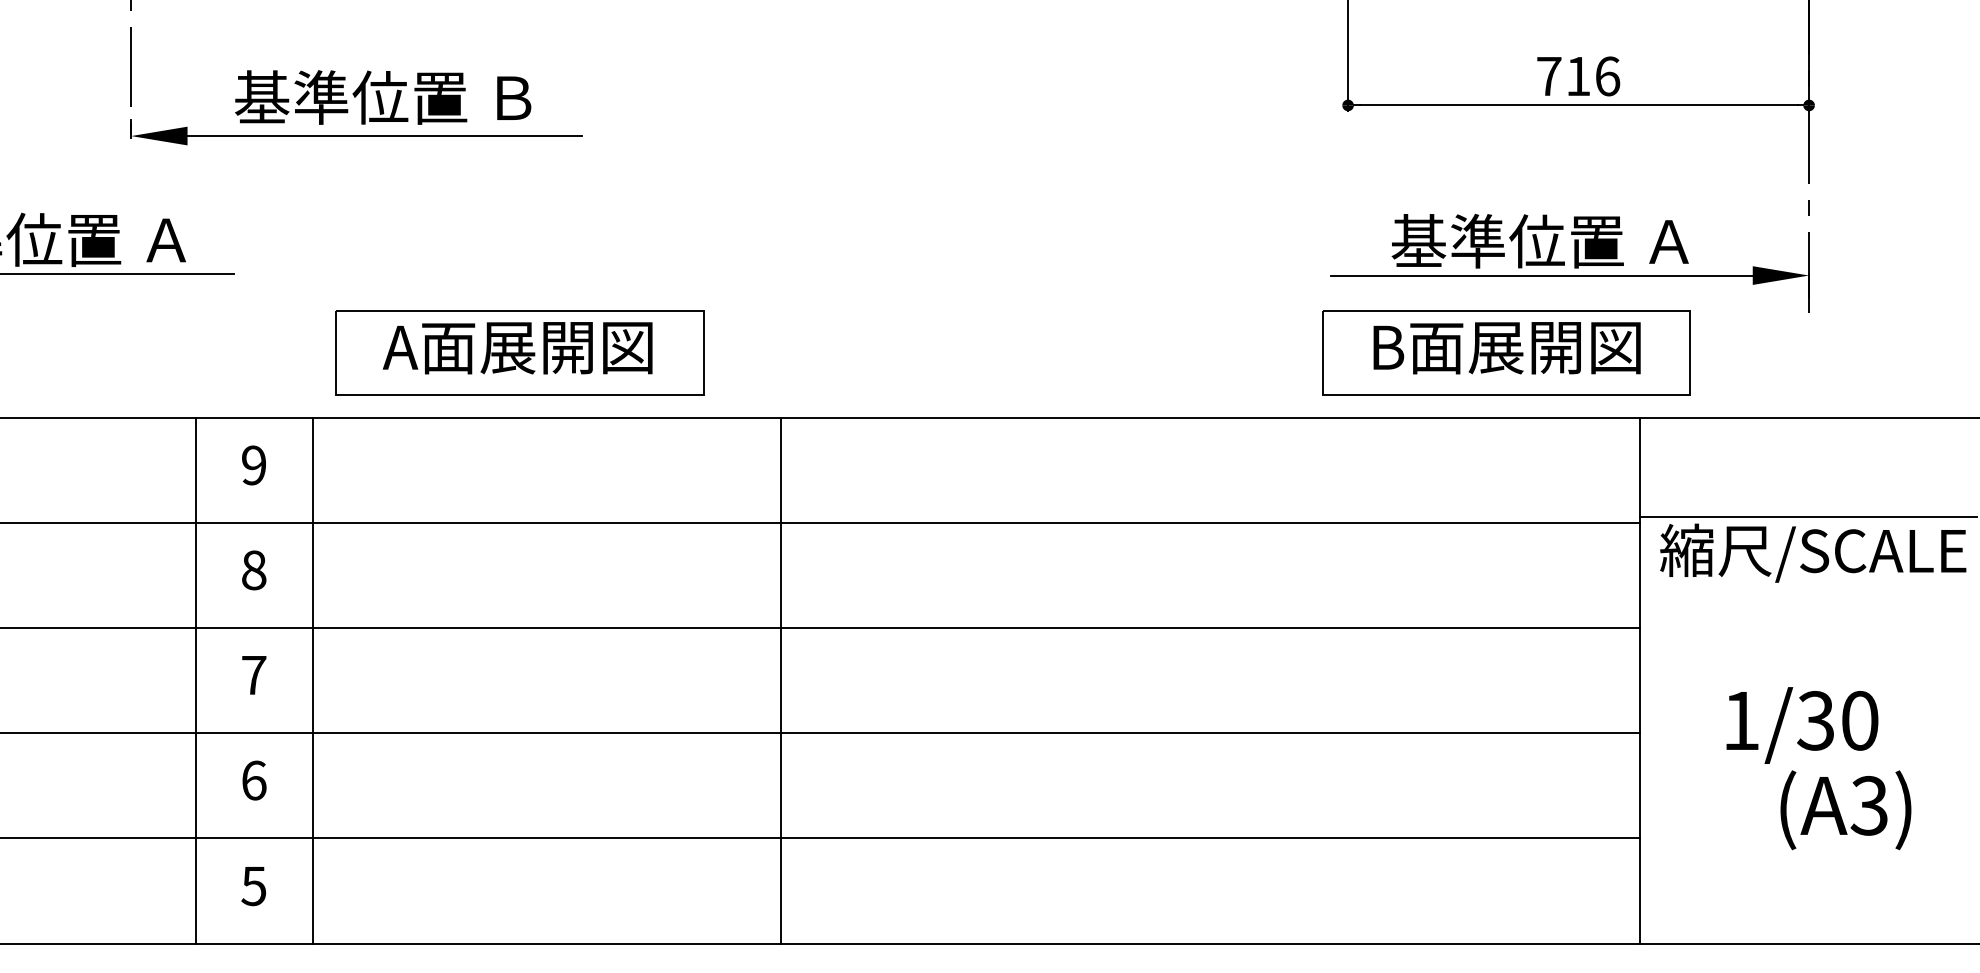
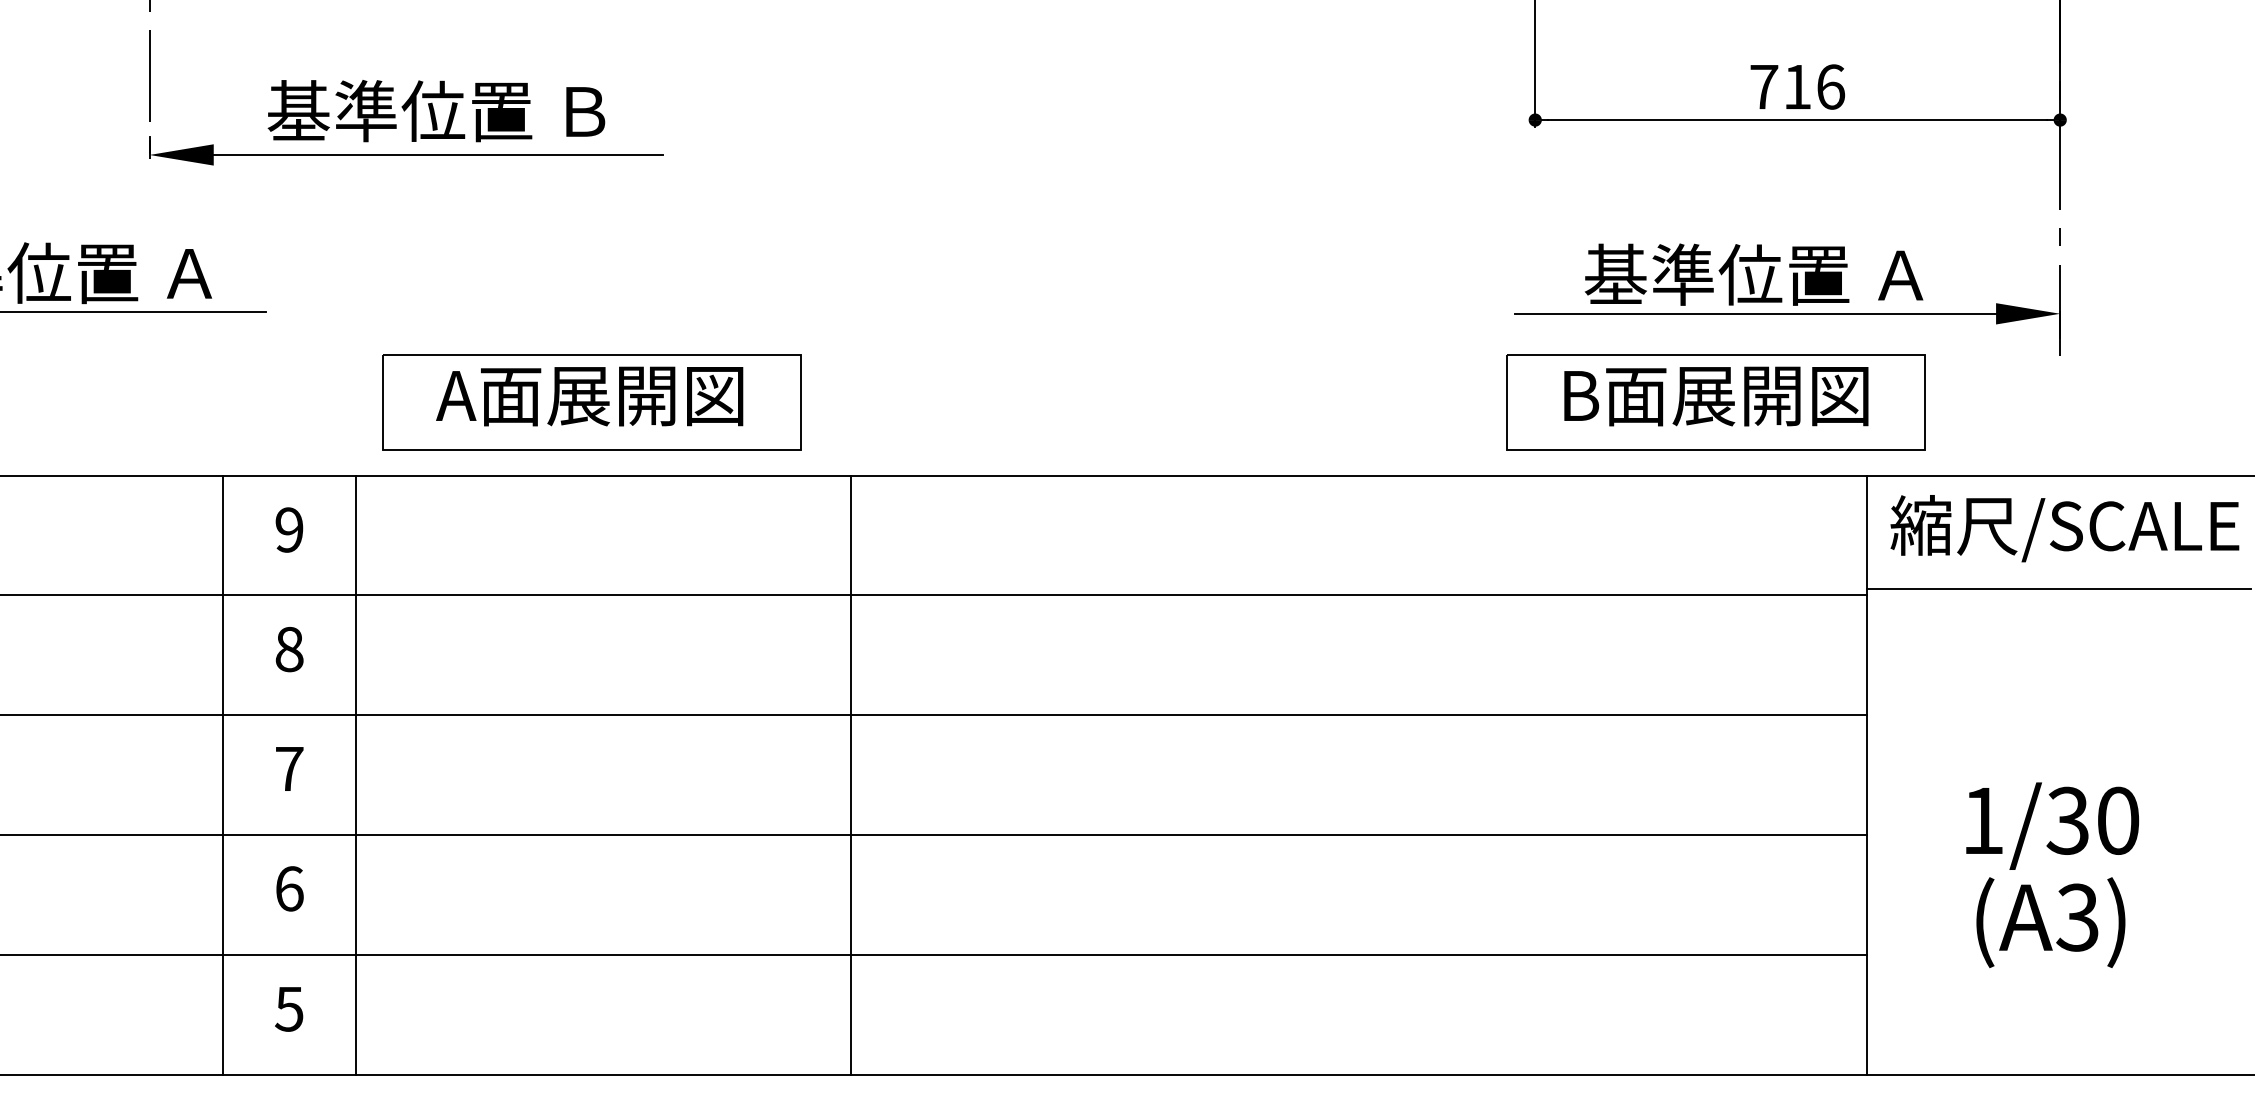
text: (1813, 552) -> (2065, 527), moved
line: (780, 681) -> (850, 776), moved
text: (1845, 810) -> (2050, 922), moved

